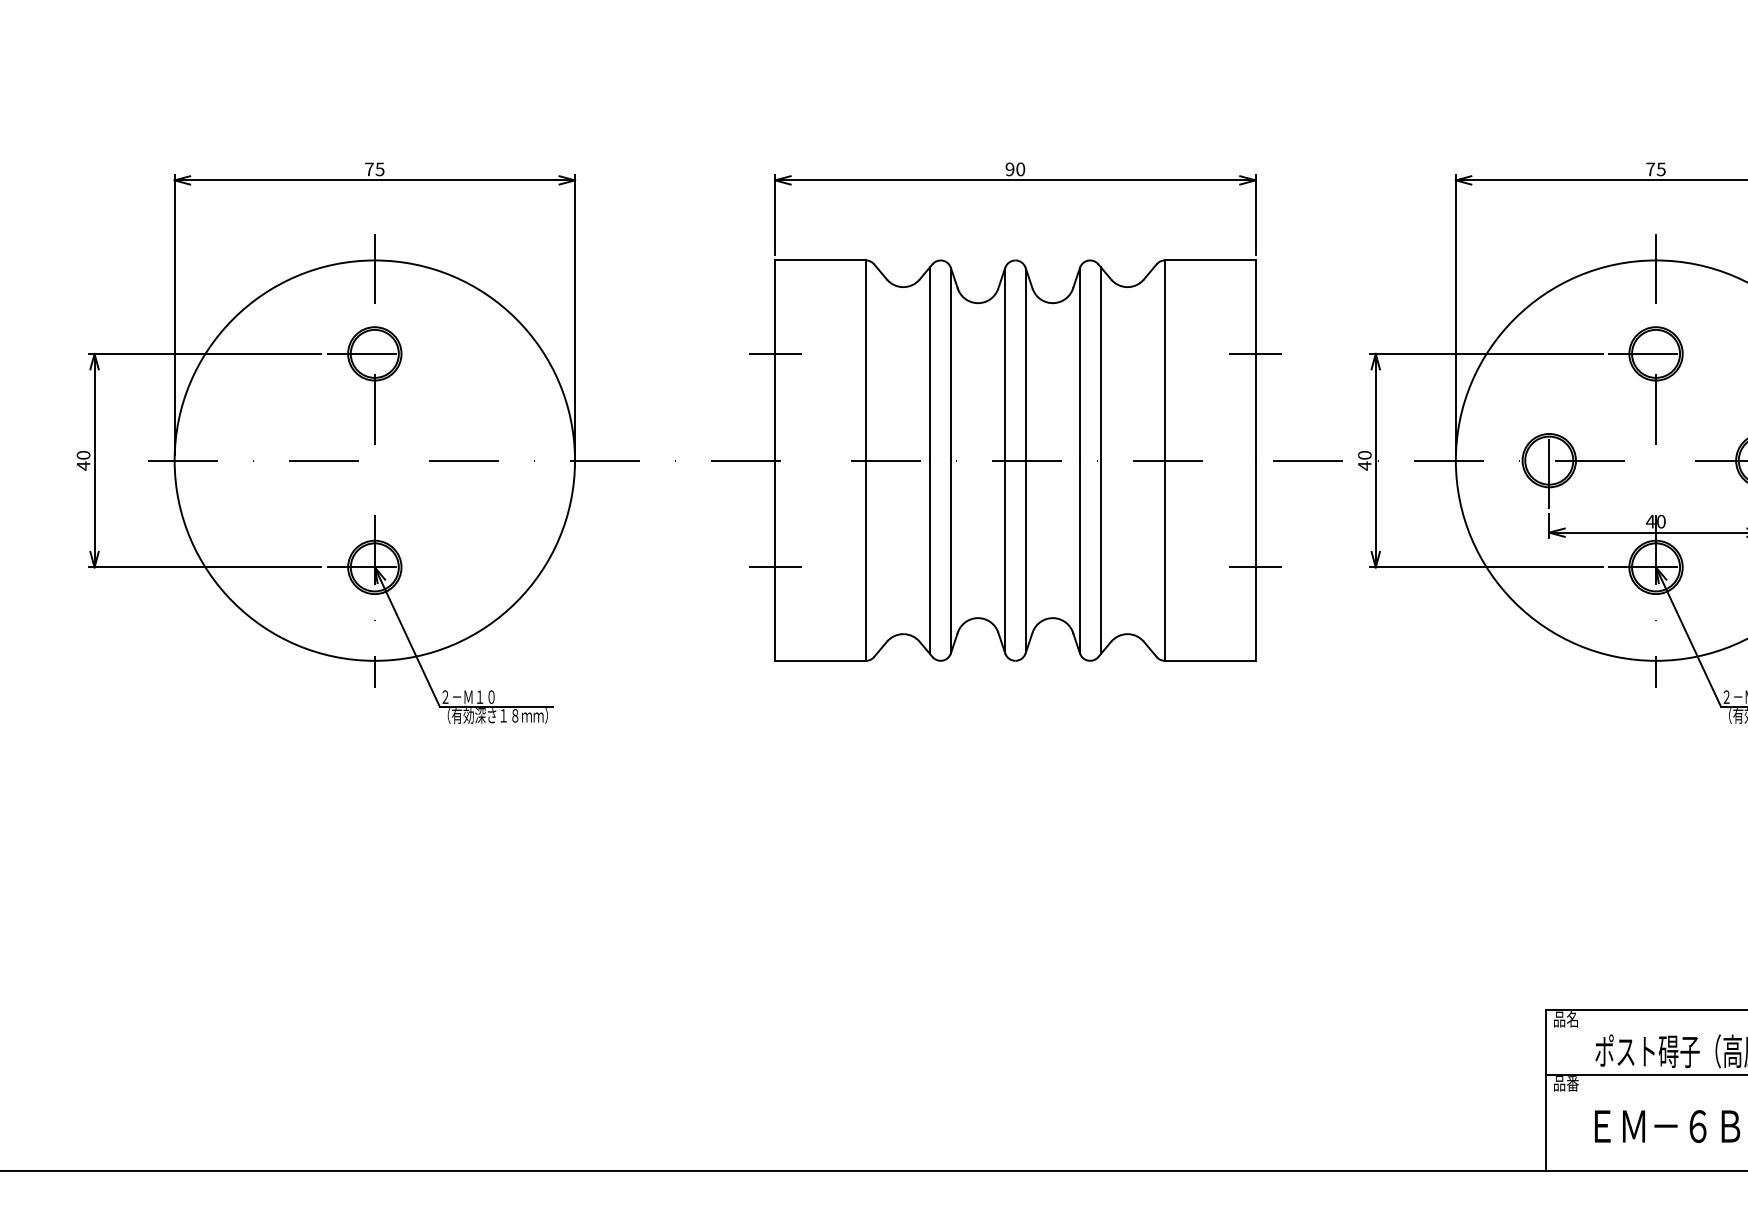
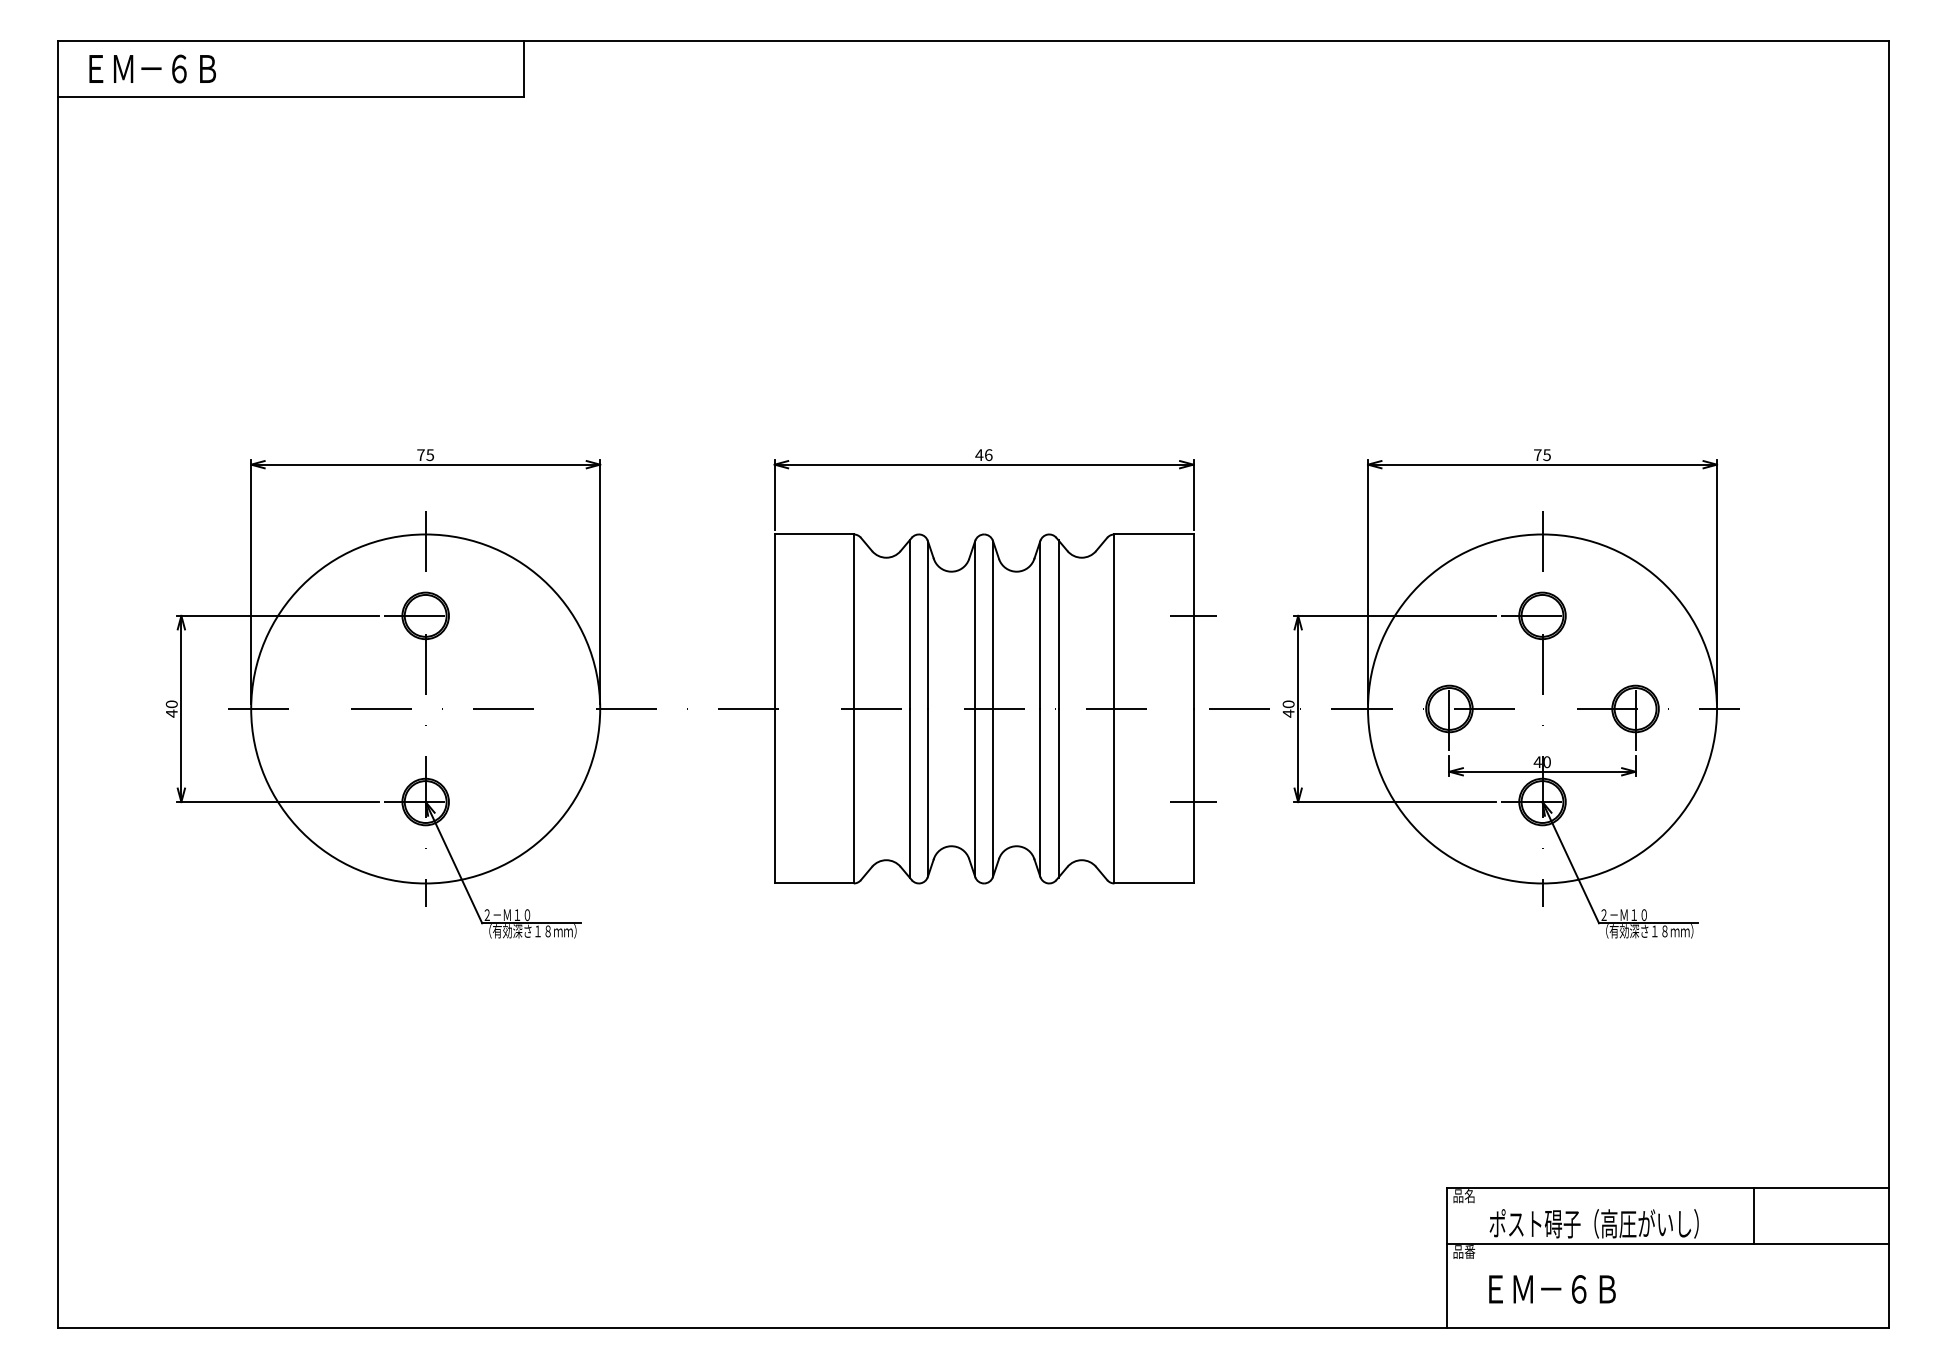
text: (1014, 169) -> (983, 455), 90 -> 46
line: (774, 353) -> (774, 615), removed
line: (774, 567) -> (774, 802), removed

